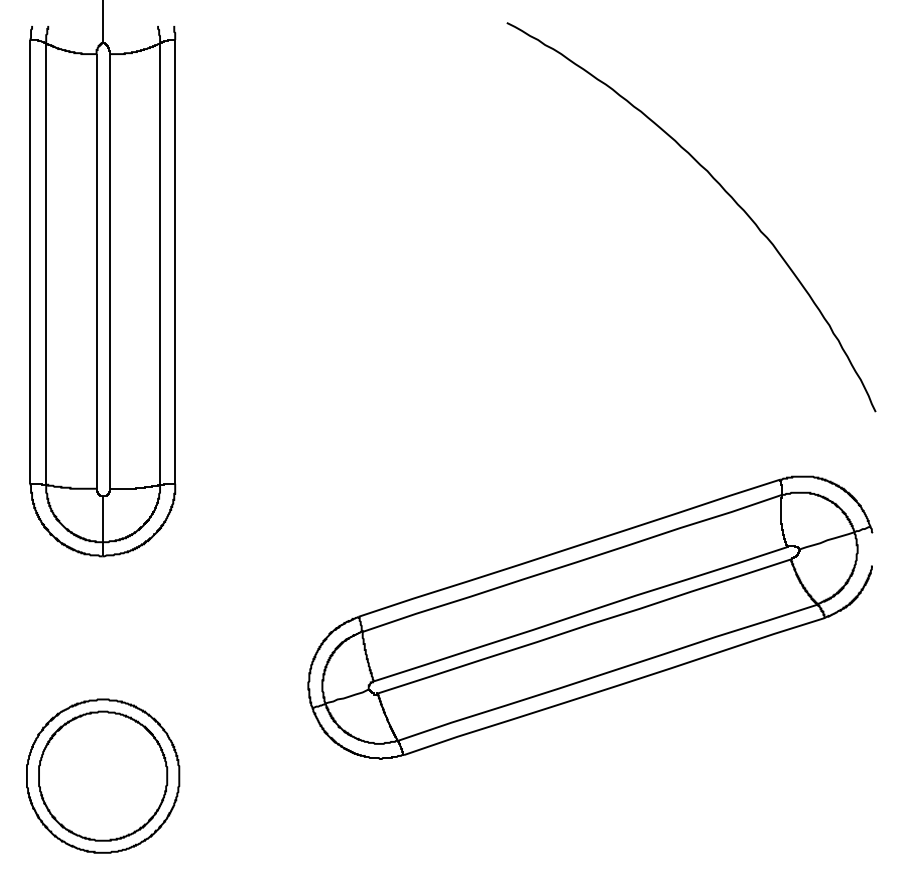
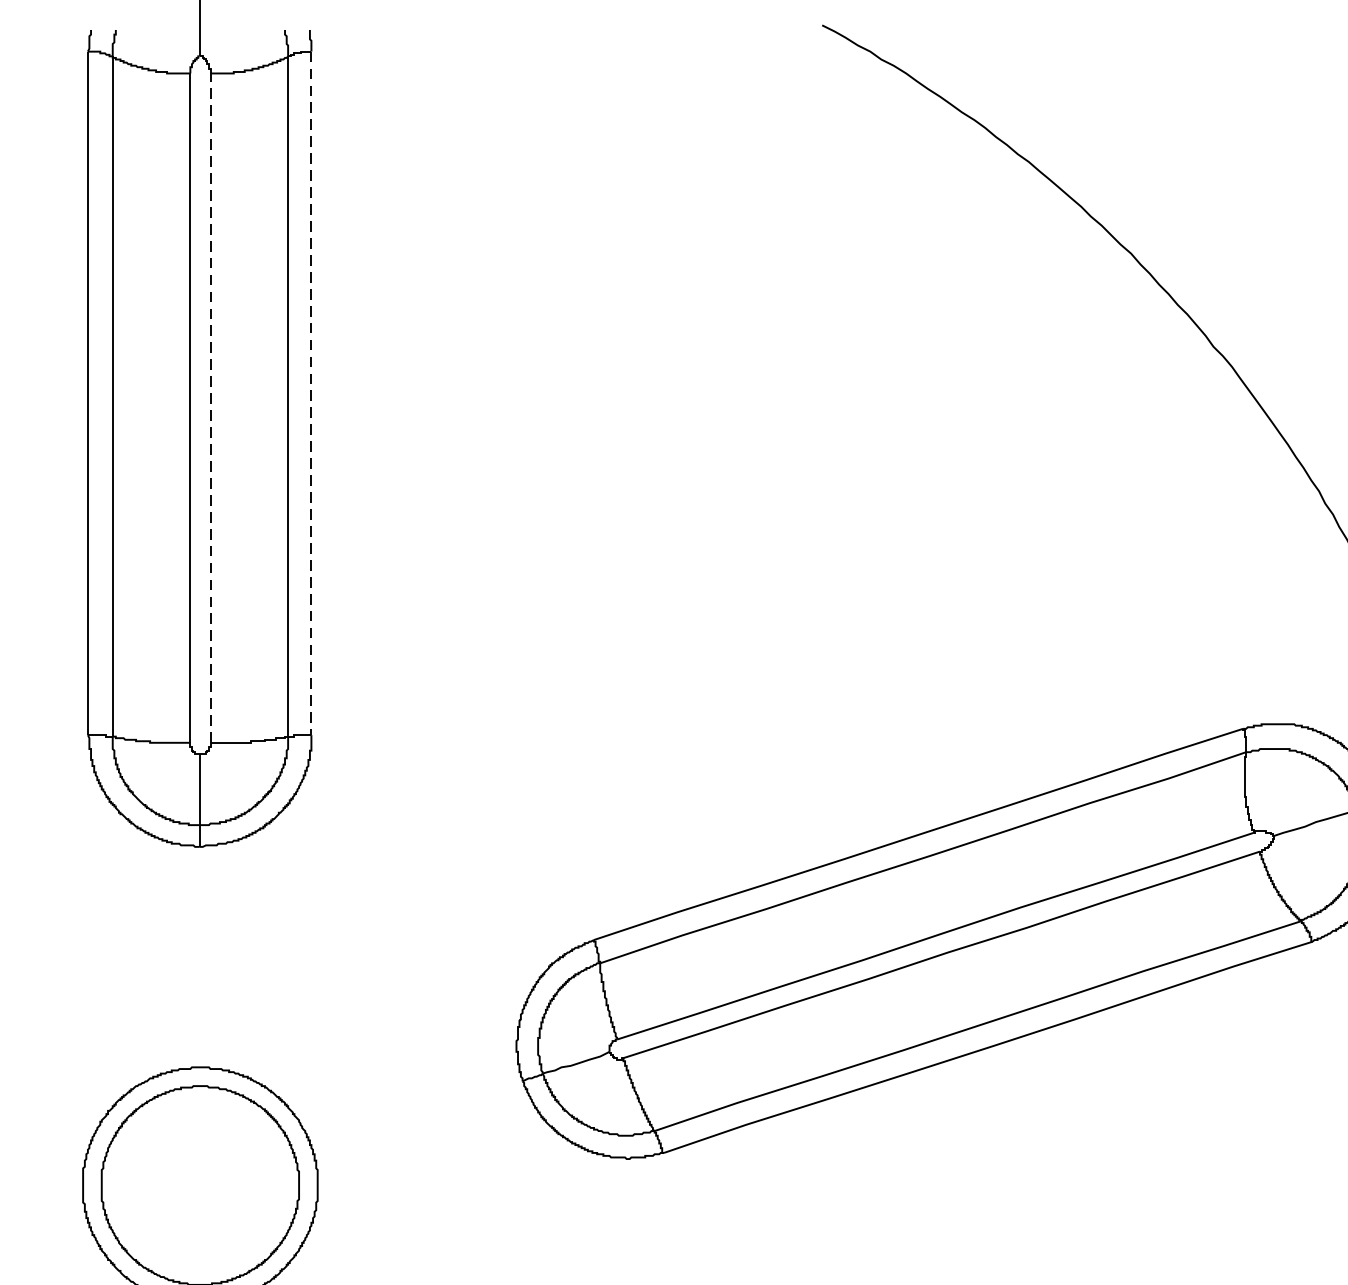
line: (175, 261) -> (311, 392), solid -> dashed
line: (109, 270) -> (210, 406), solid -> dashed

